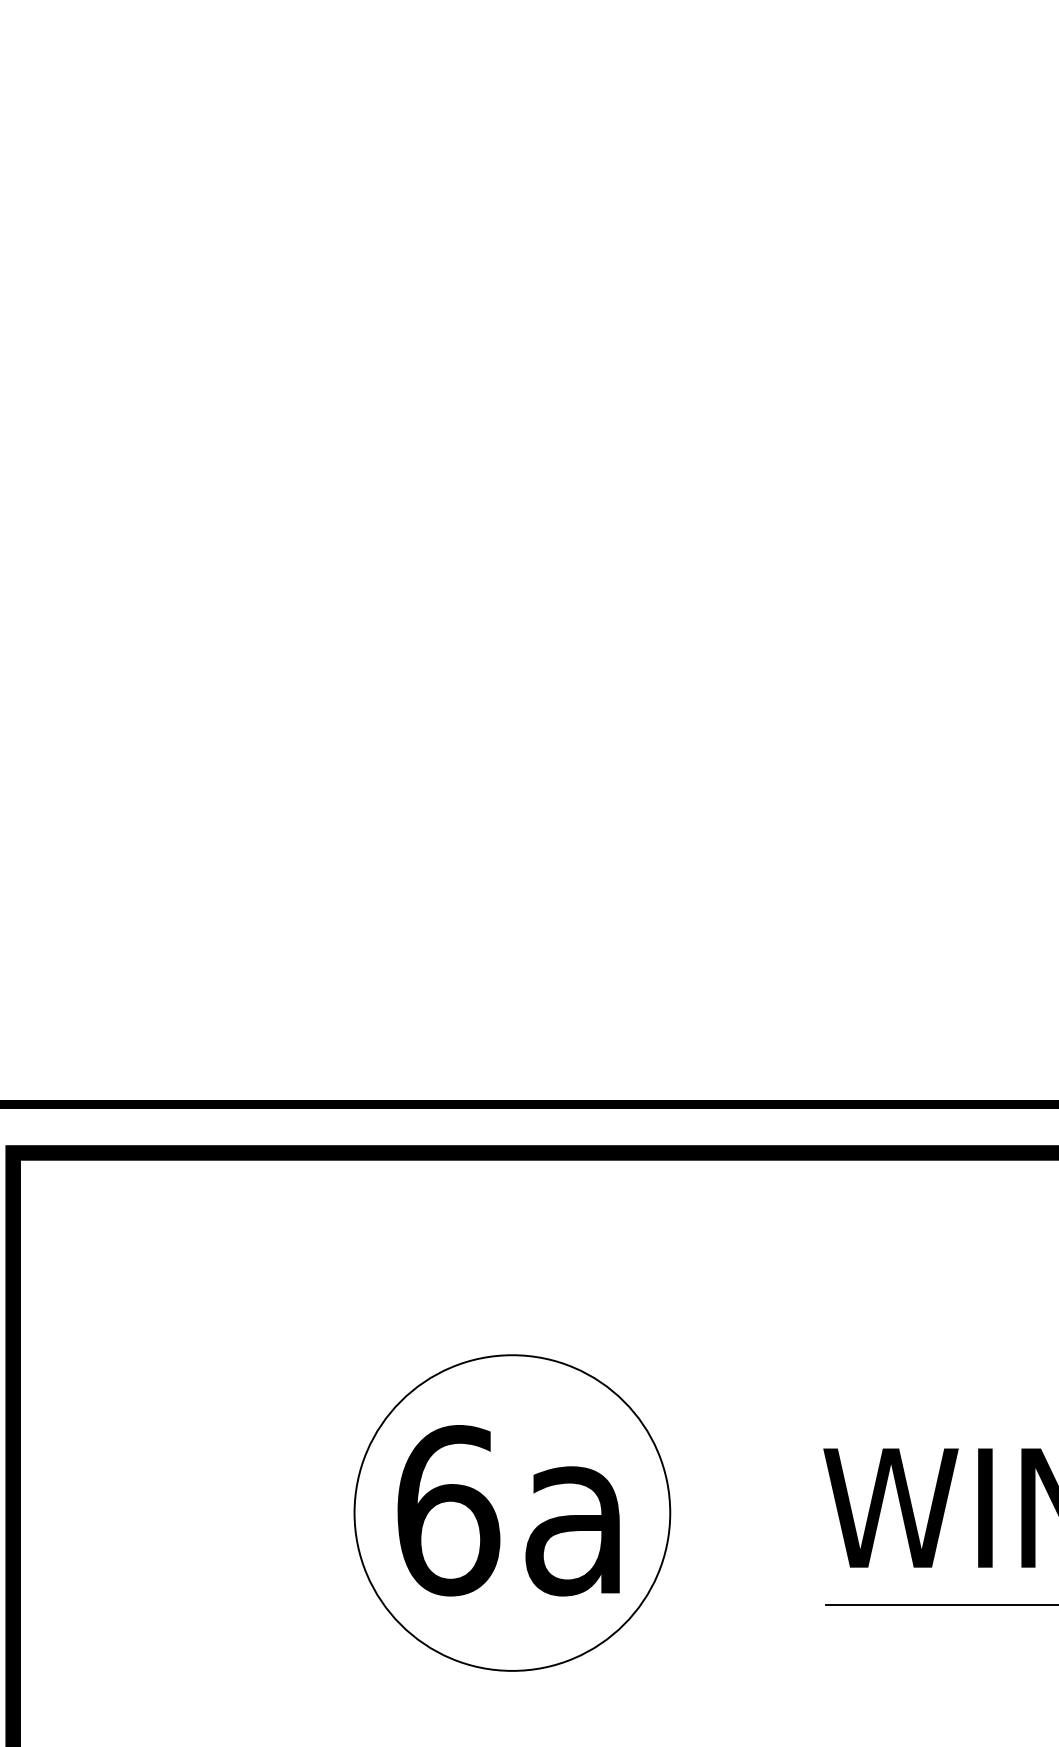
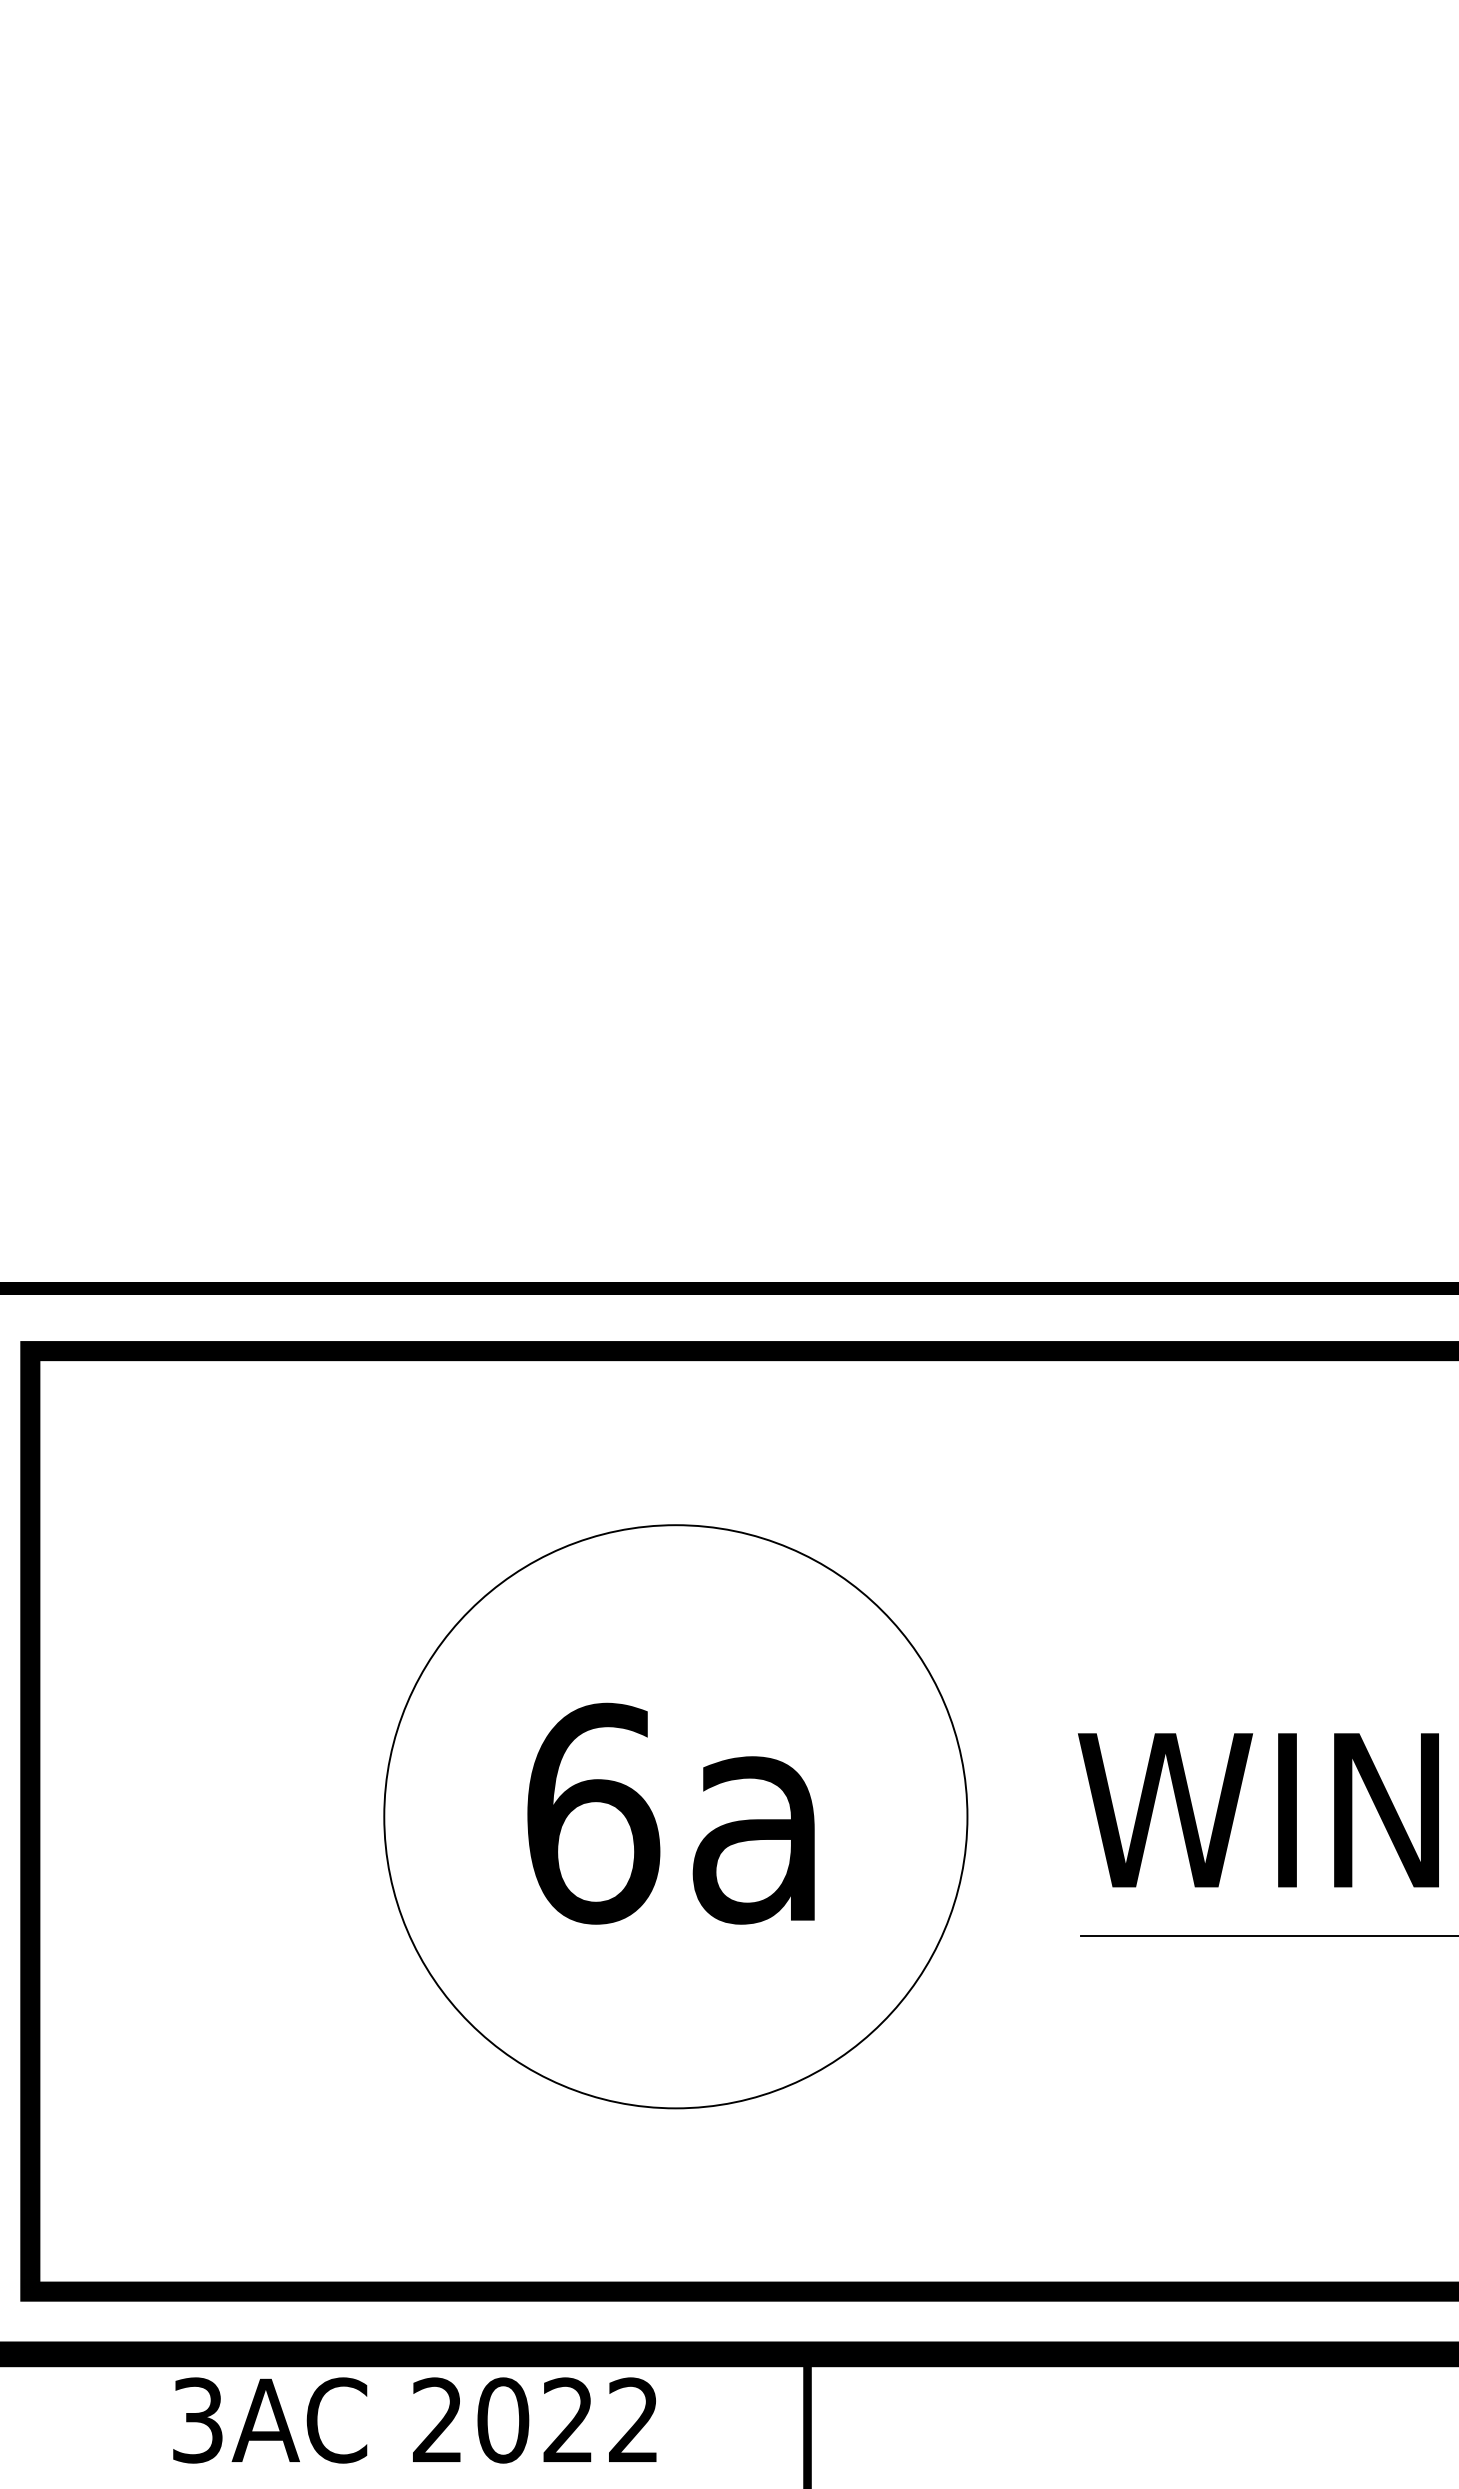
circle: (512, 1512) -> (675, 1816), size x1.43

